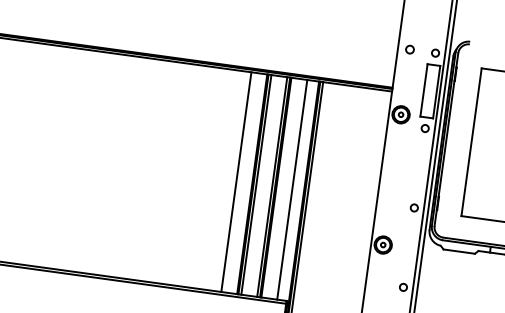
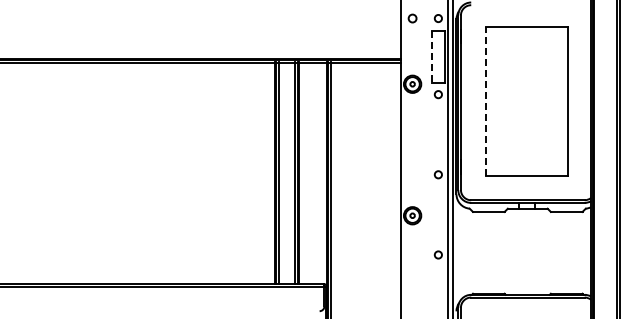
line: (424, 90) -> (432, 57), solid -> dashed
line: (471, 141) -> (486, 101), solid -> dashed
line: (236, 182) -> (258, 173), removed
line: (291, 189) -> (314, 173), removed

